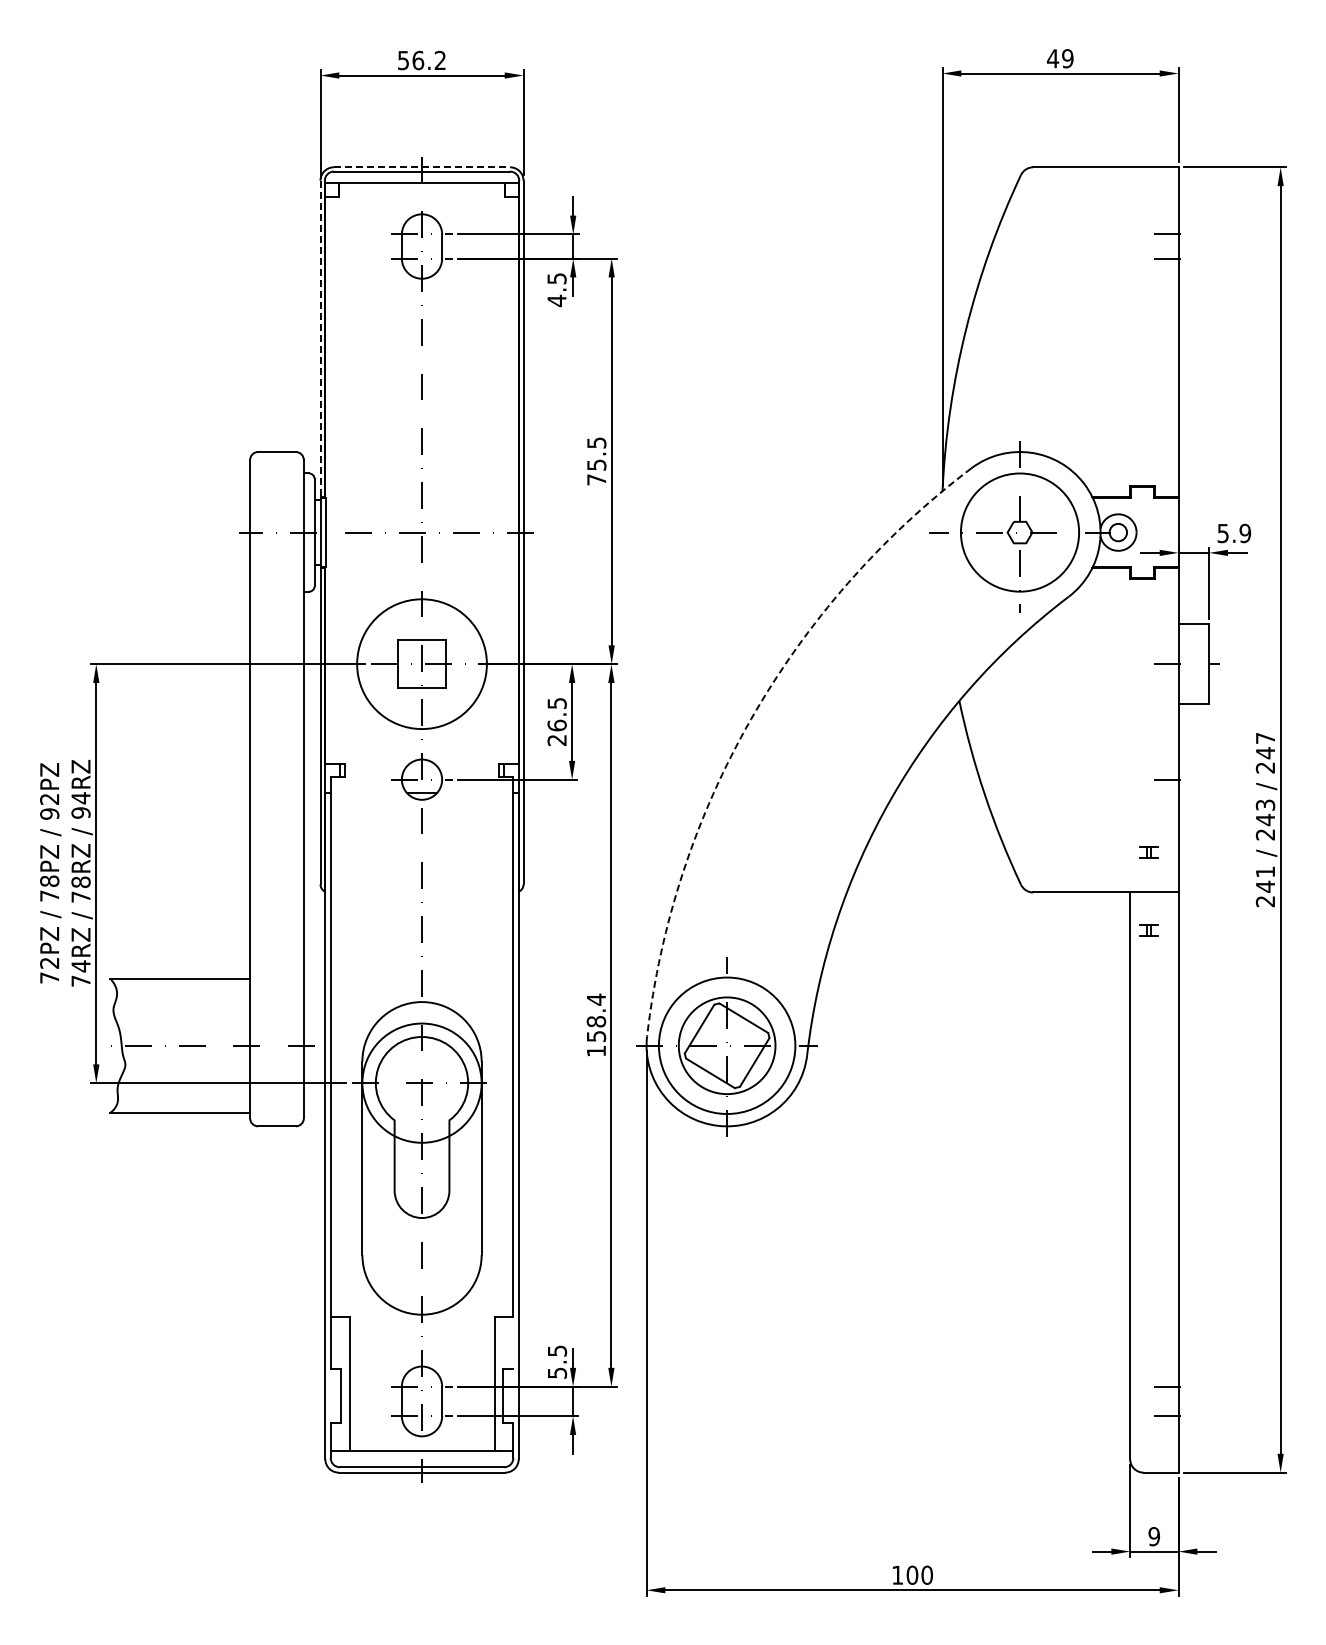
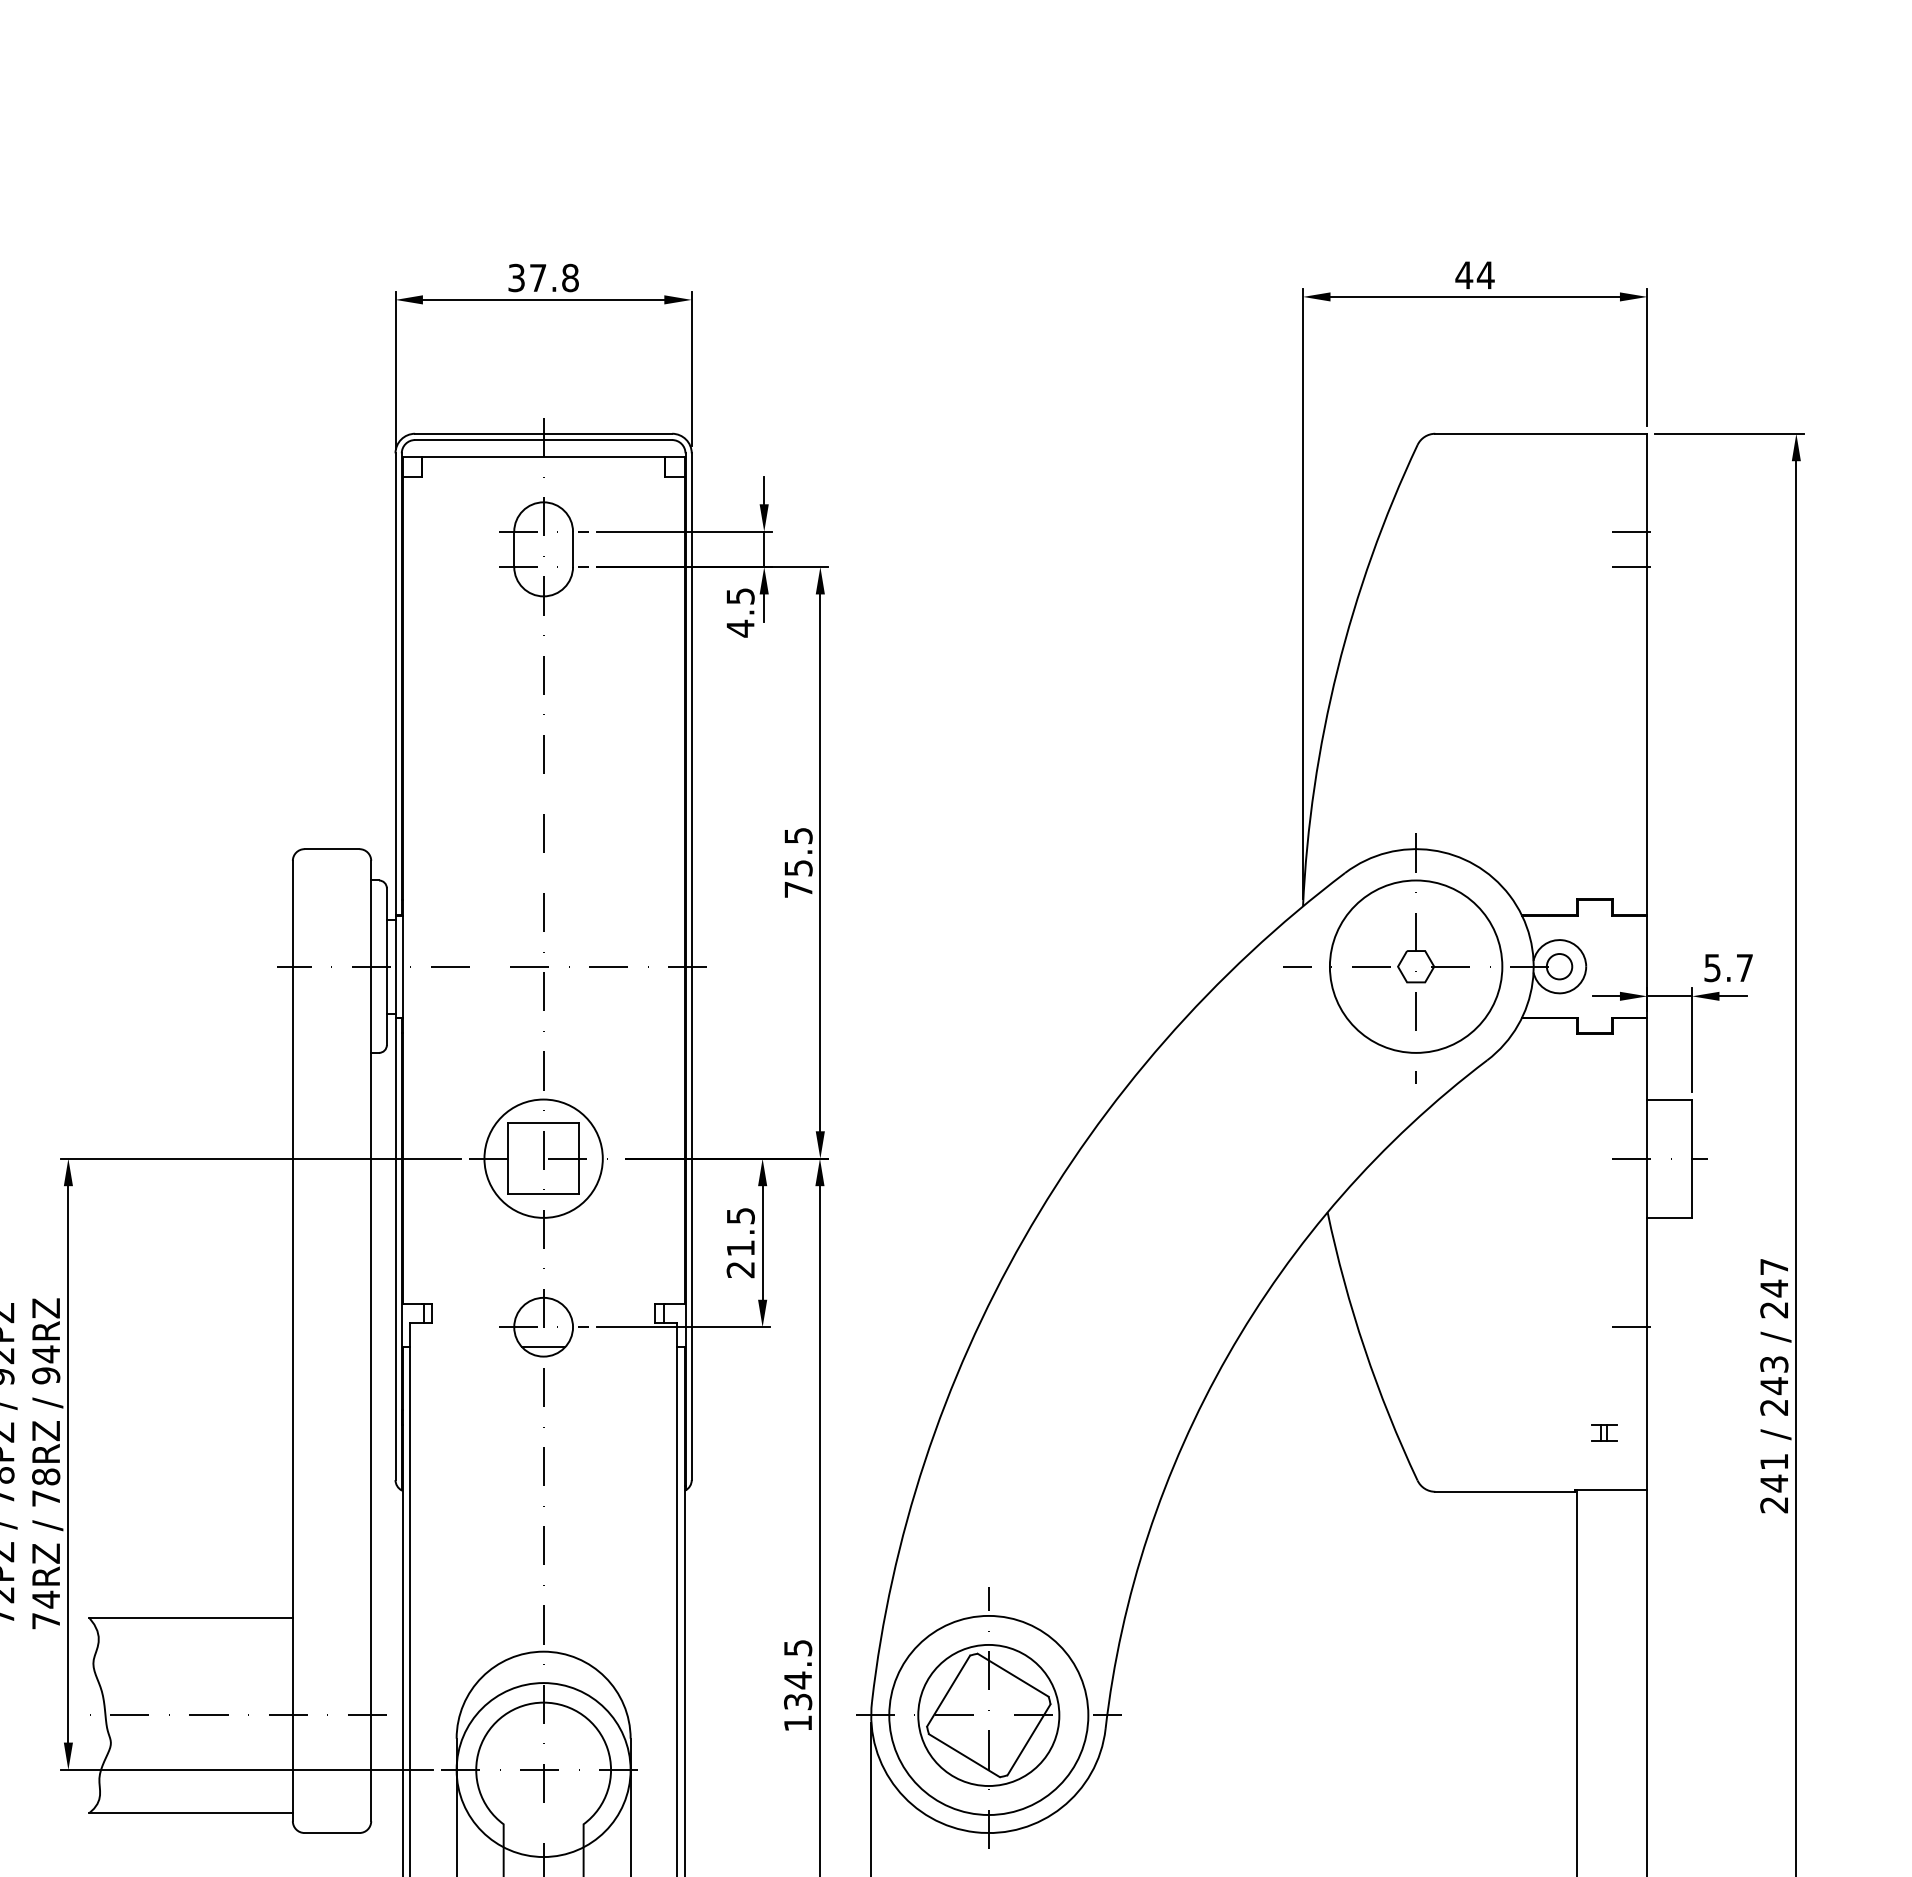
text: (1067, 58) -> (1485, 275), 49 -> 44
text: (422, 60) -> (544, 277), 56.2 -> 37.8
line: (422, 167) -> (544, 434), dashed -> solid
line: (320, 339) -> (395, 684), dashed -> solid
text: (1245, 533) -> (1745, 968), 5.9 -> 5.7
circle: (421, 663) -> (542, 1157), size x0.62
arc: (751, 719) -> (1024, 1239), dashed -> solid
text: (556, 725) -> (739, 1248), 26.5 -> 21.5
part: (1148, 930) -> (1603, 1547), removed
text: (596, 1017) -> (798, 1674), 158.4 -> 134.5

